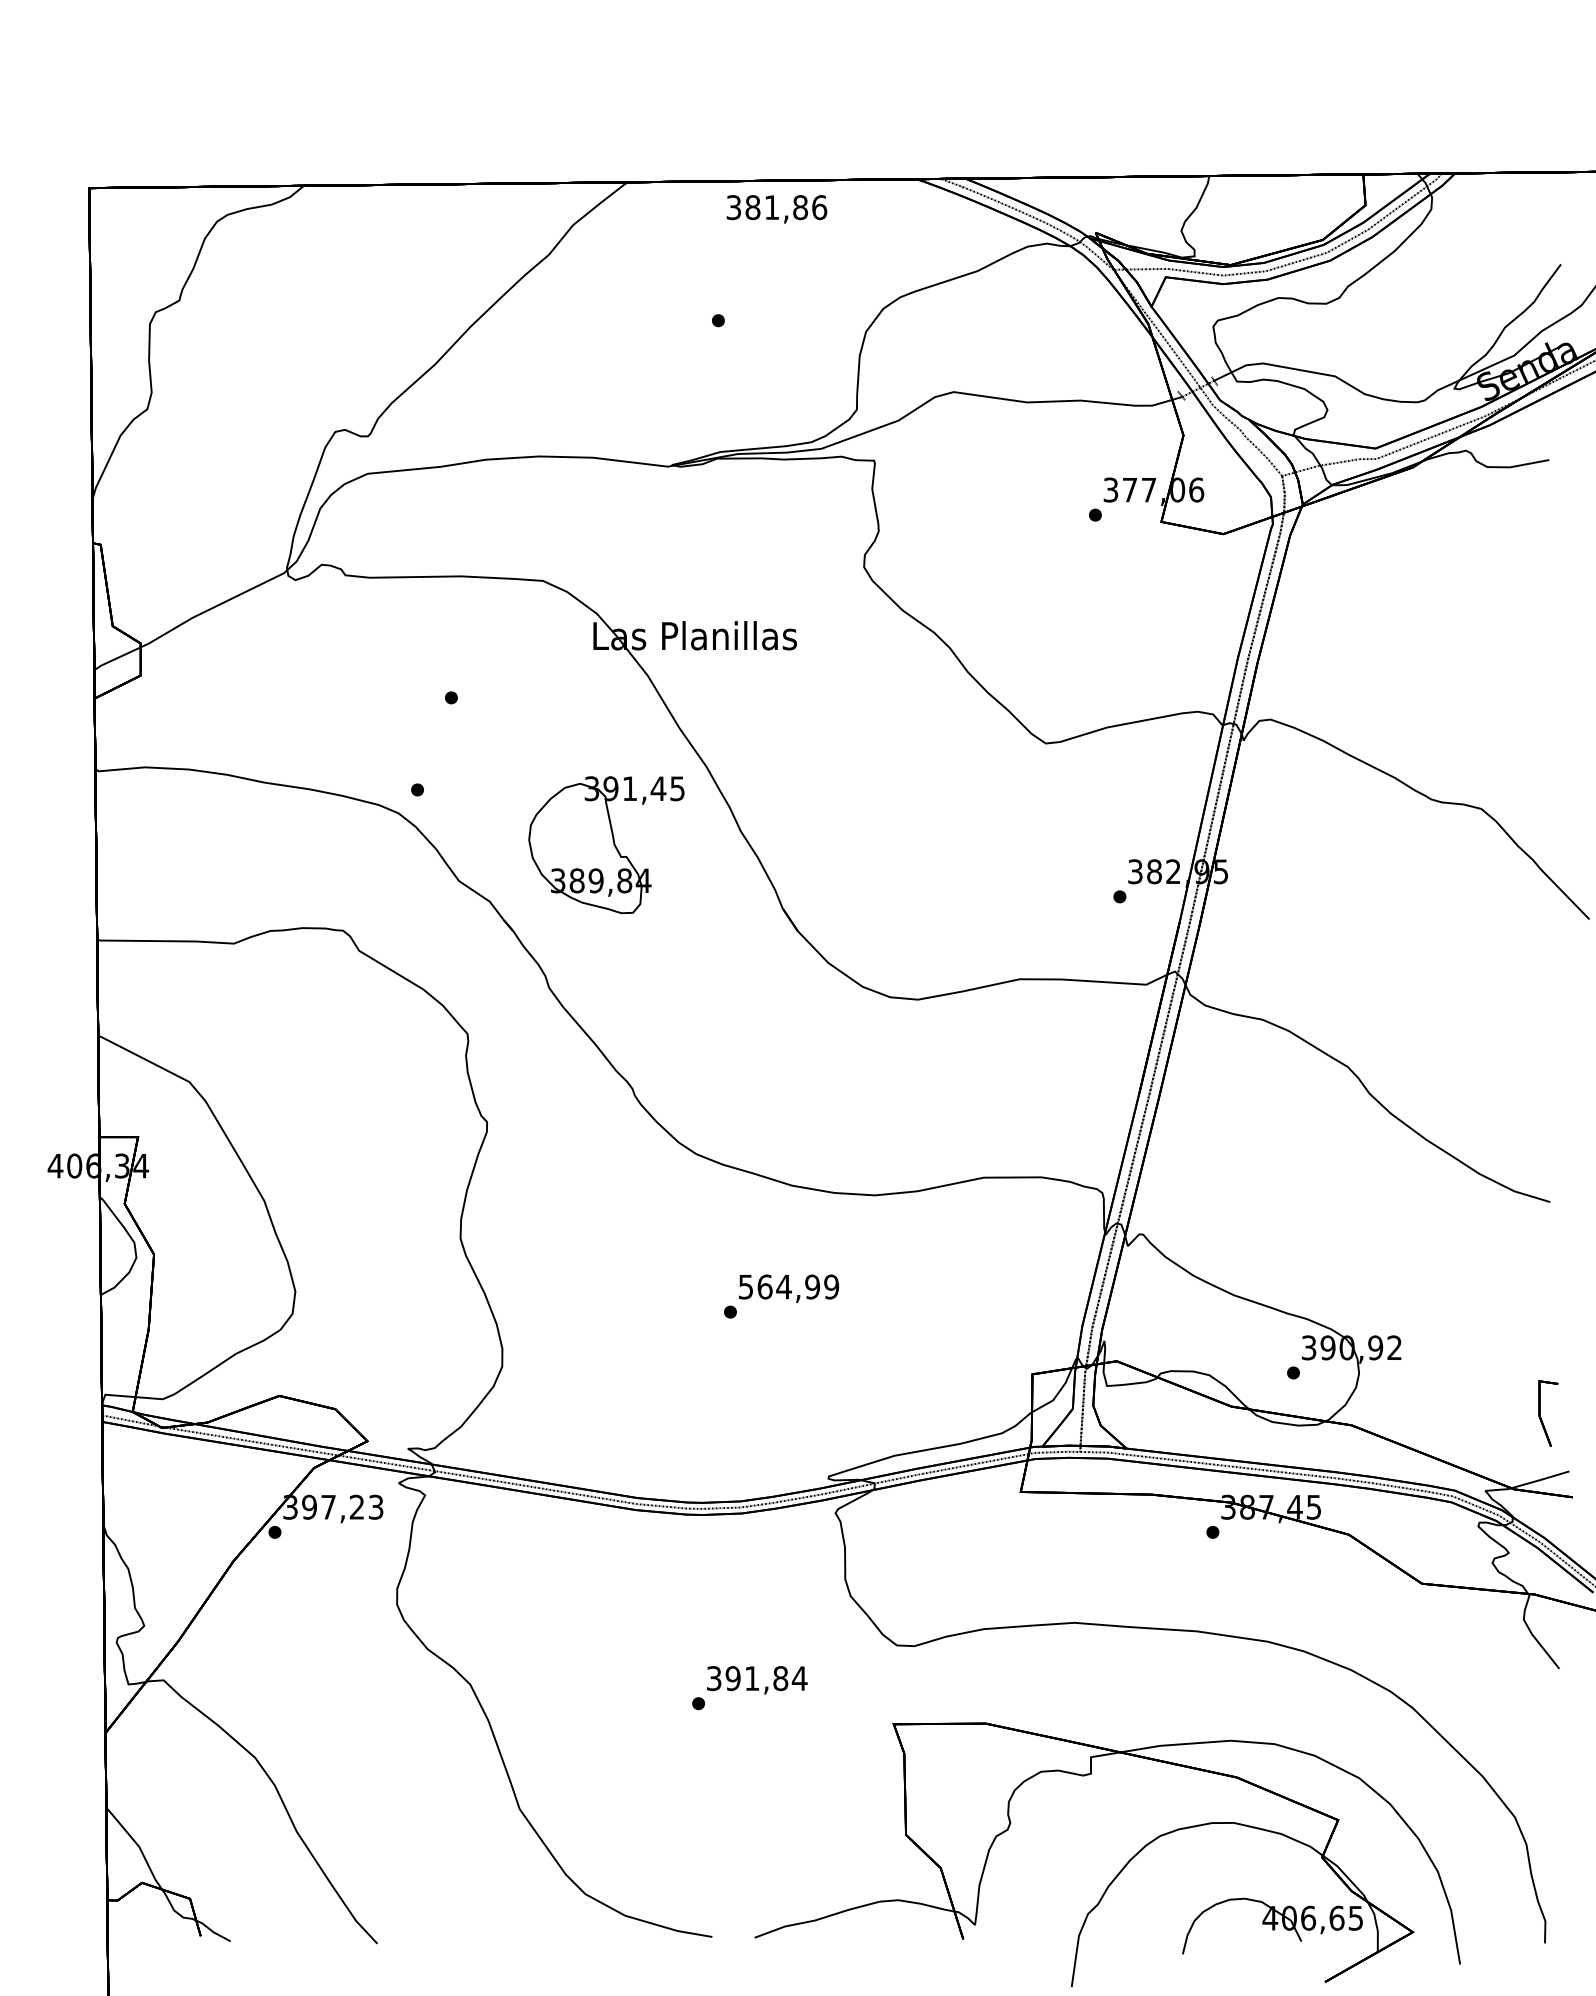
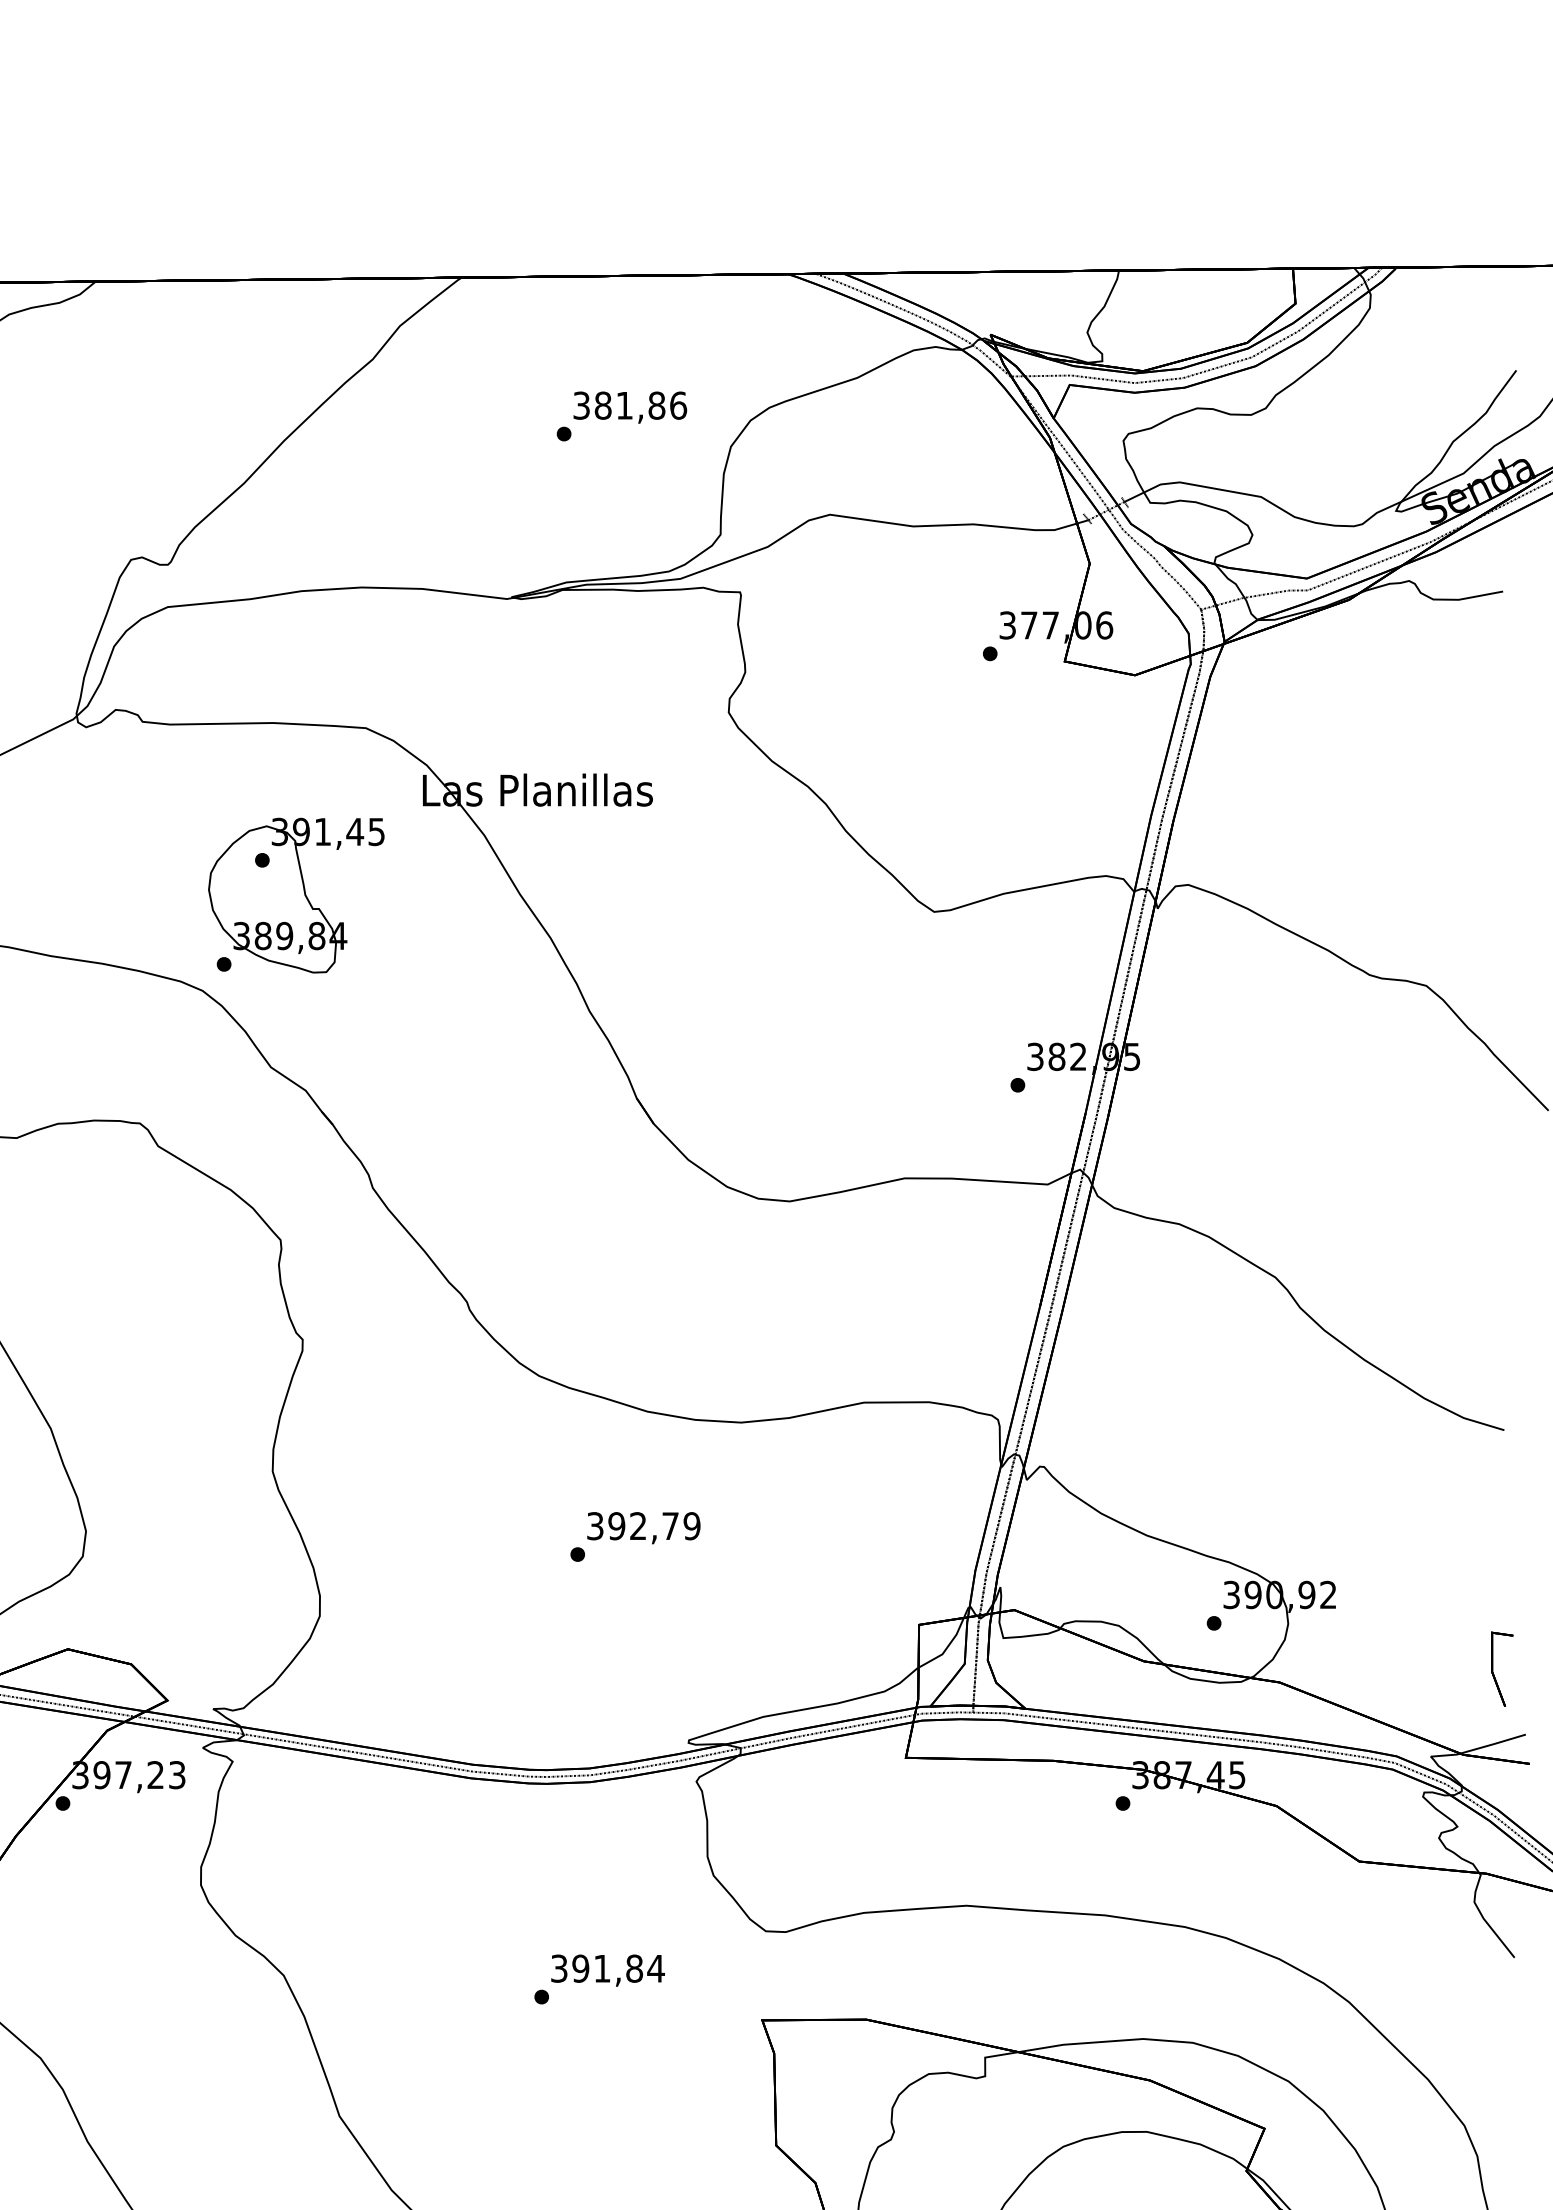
text: (776, 209) -> (629, 407), moved
part: (606, 845) -> (296, 896), moved
text: (779, 1286) -> (633, 1525), 564,99 -> 392,79

